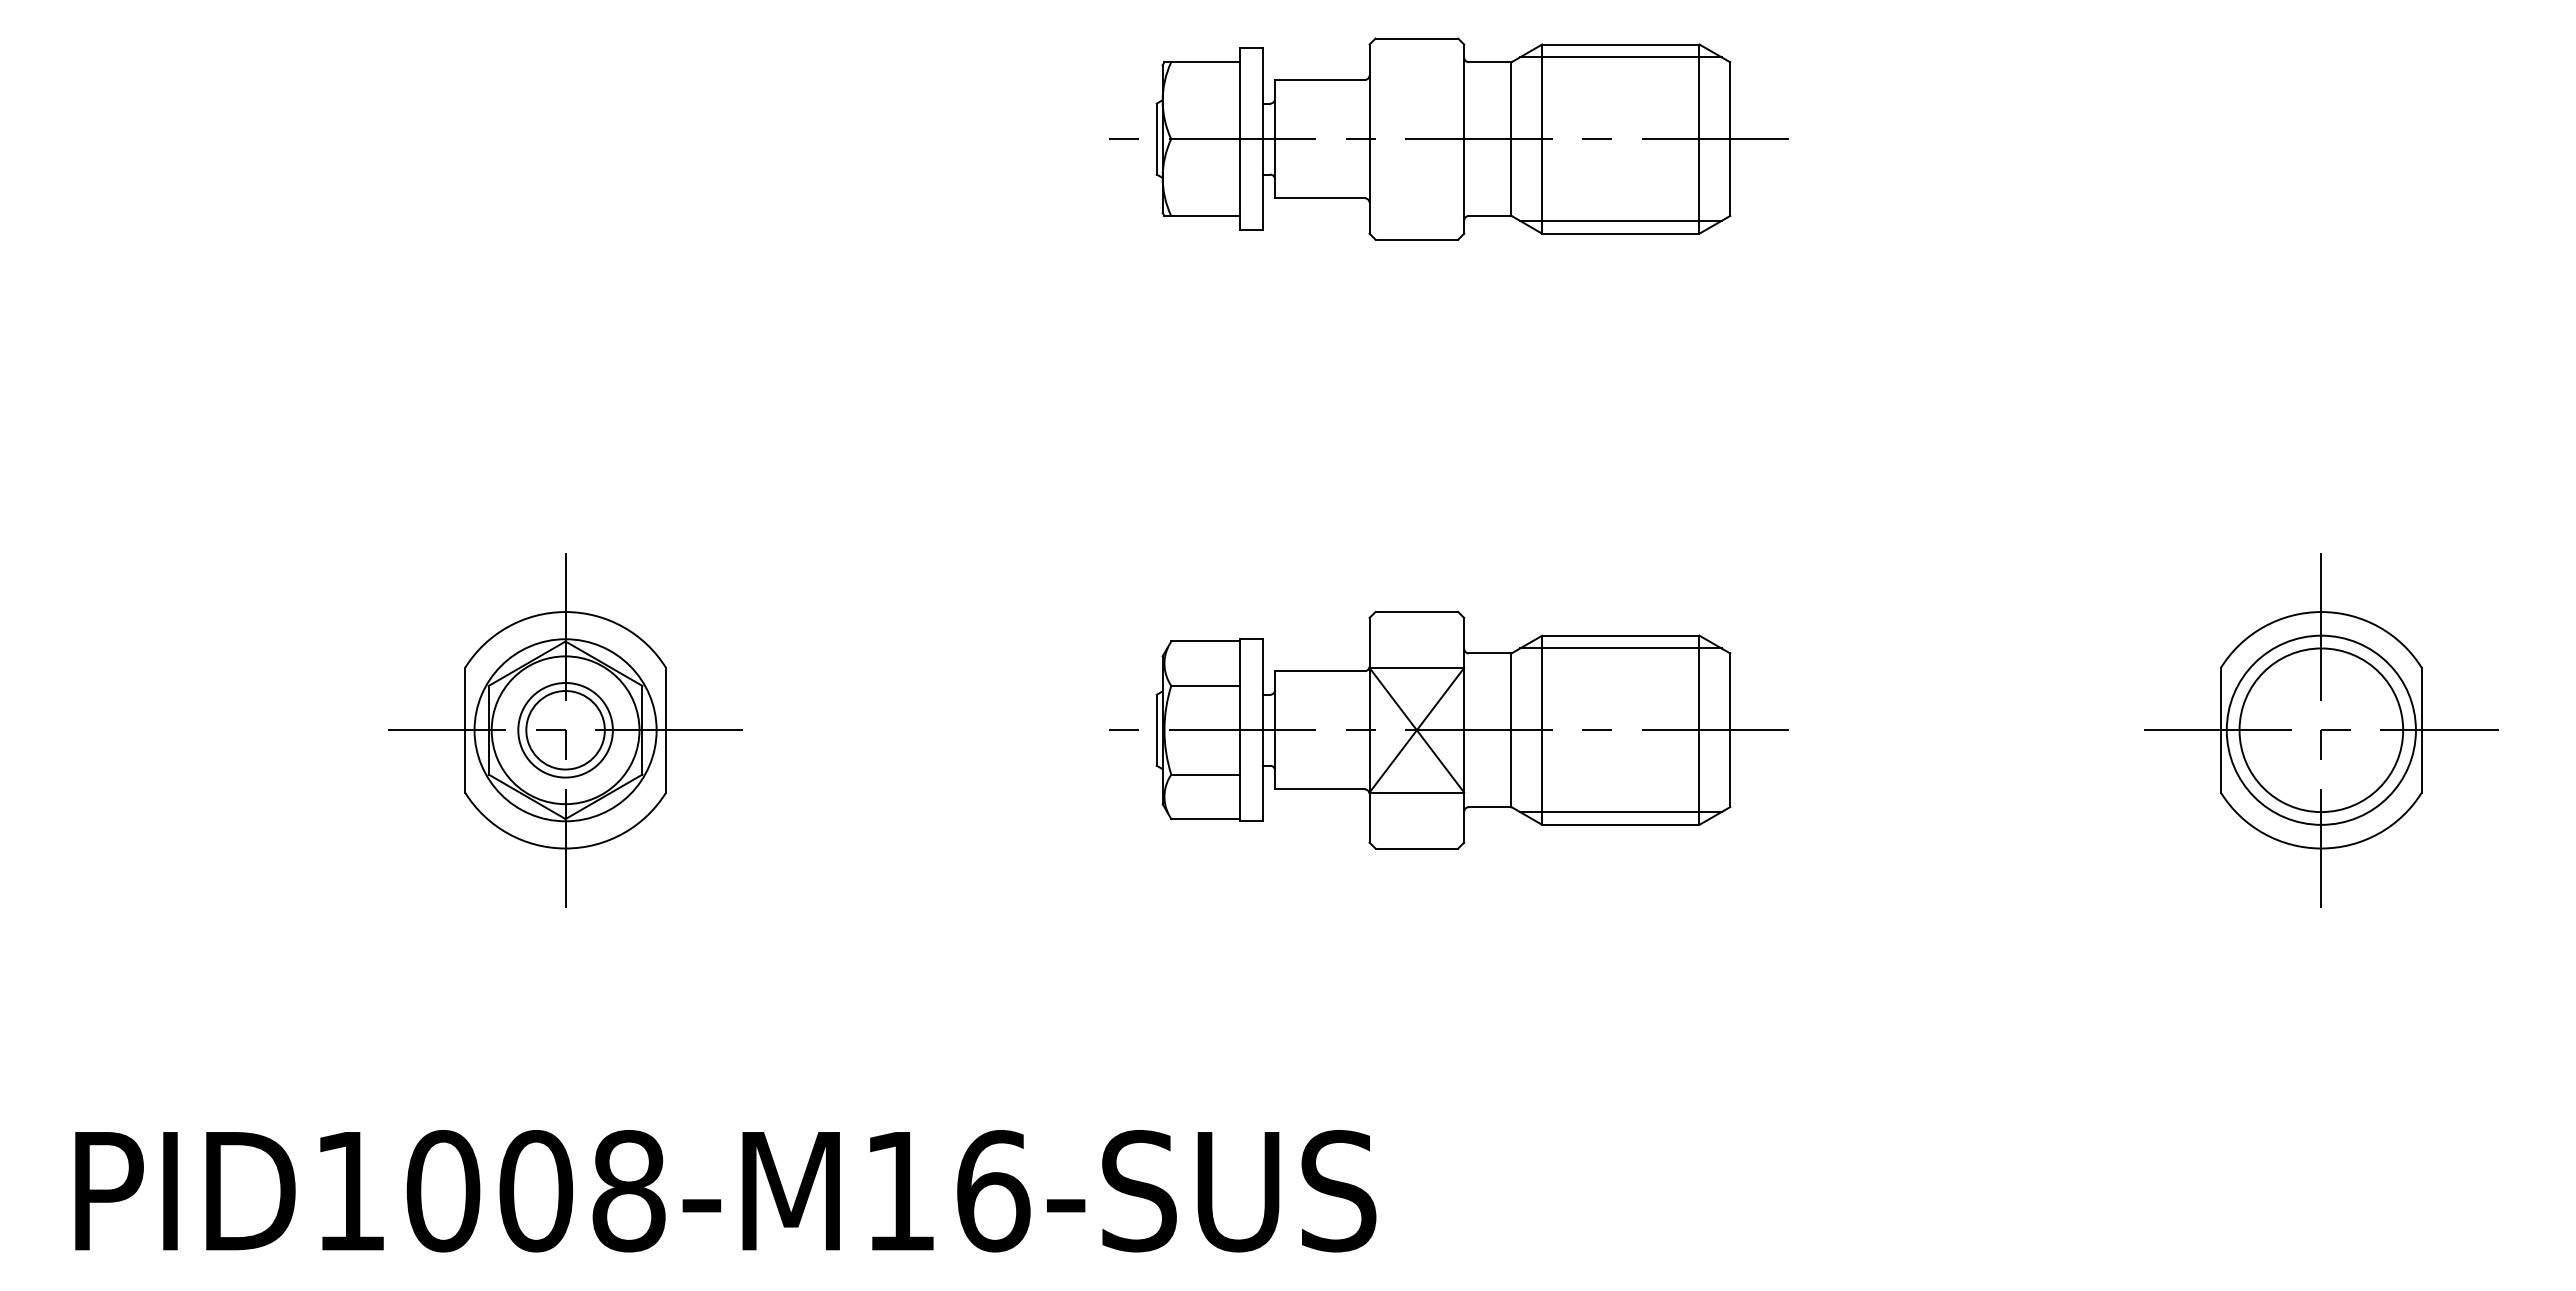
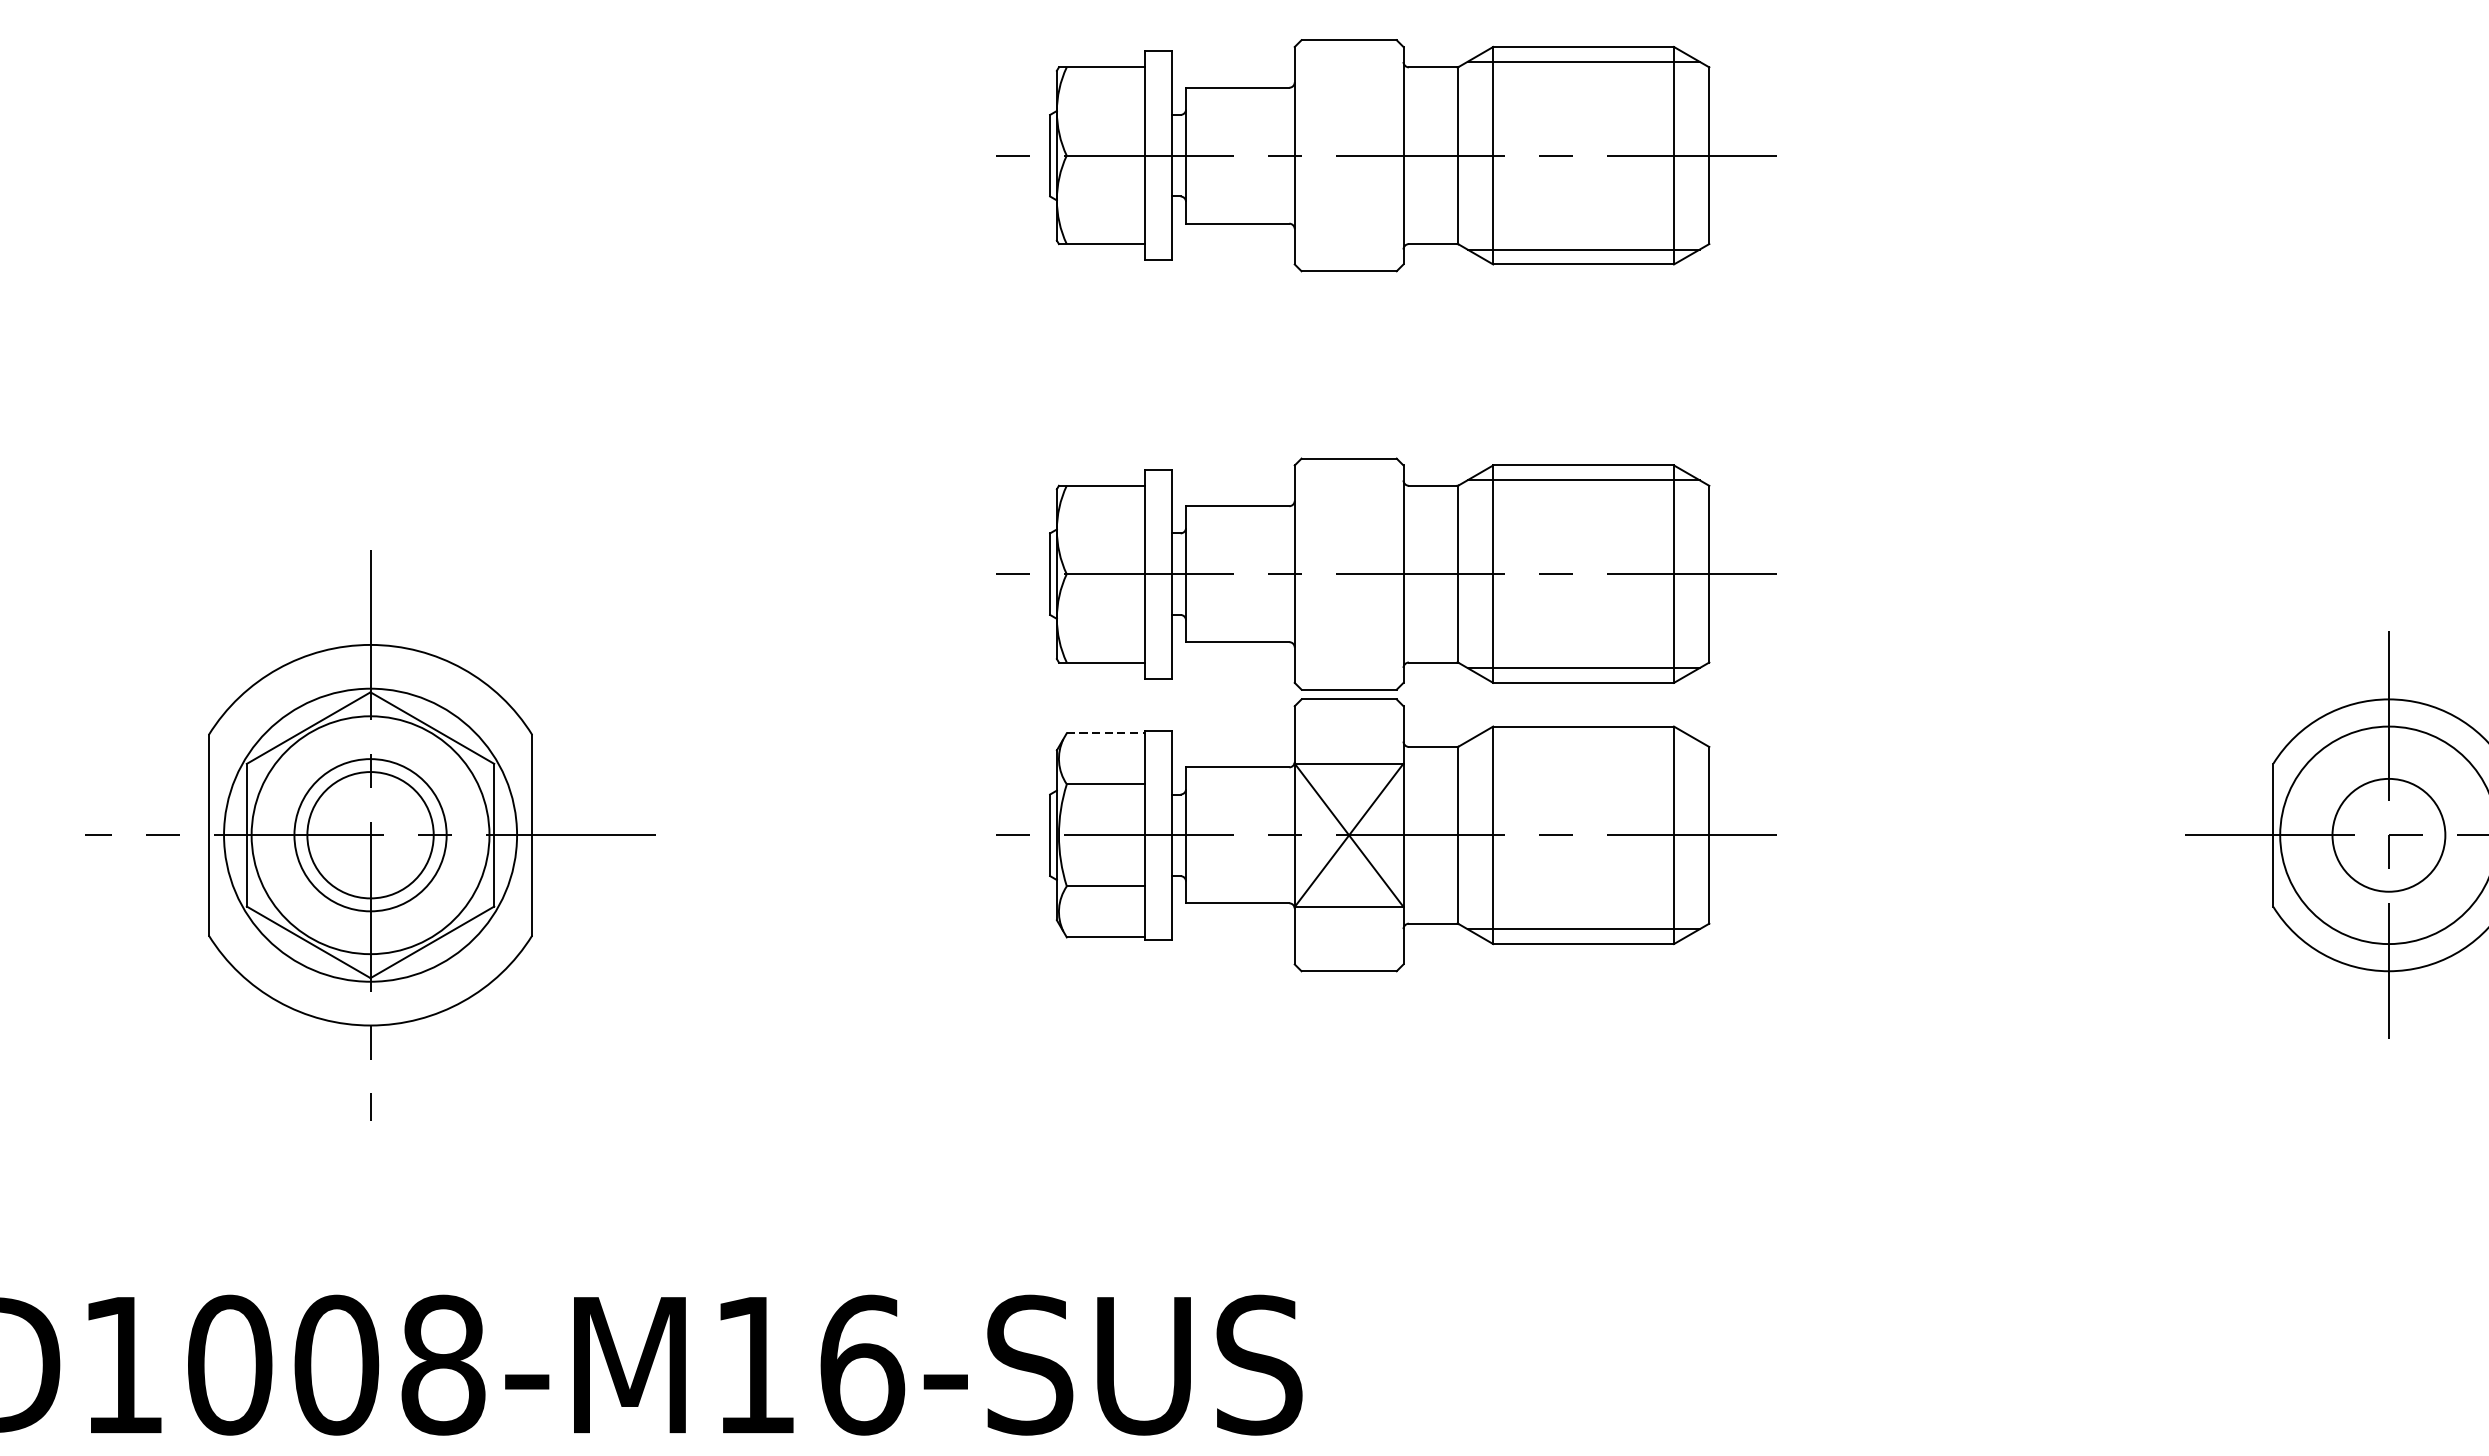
part: (1448, 502) -> (1385, 573), added
line: (1205, 641) -> (1106, 733), solid -> dashed
line: (1620, 648) -> (1583, 741), removed
part: (565, 730) -> (370, 835), size x1.4
circle: (2321, 730) -> (2389, 835), size x0.6

